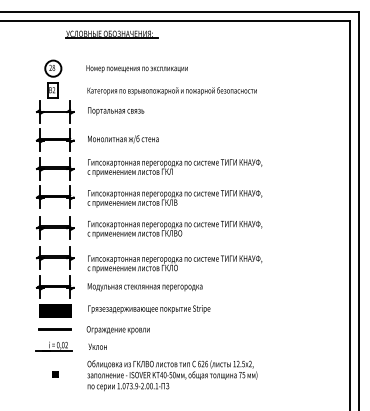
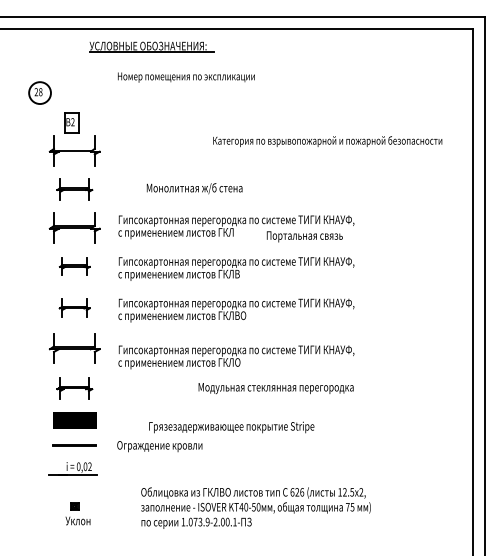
part: (52, 68) -> (39, 92), moved
text: (137, 68) -> (186, 77), moved
text: (172, 91) -> (327, 141), moved
text: (115, 111) -> (304, 236), moved
text: (123, 139) -> (194, 188), moved
part: (55, 140) -> (74, 189), size x0.7
part: (55, 196) -> (74, 266), size x0.6
part: (55, 227) -> (74, 307), size x0.6
part: (55, 287) -> (74, 388), size x0.7
text: (144, 287) -> (275, 388), moved
text: (149, 309) -> (231, 427), moved
text: (97, 346) -> (77, 520), moved
text: (172, 375) -> (255, 507), moved

